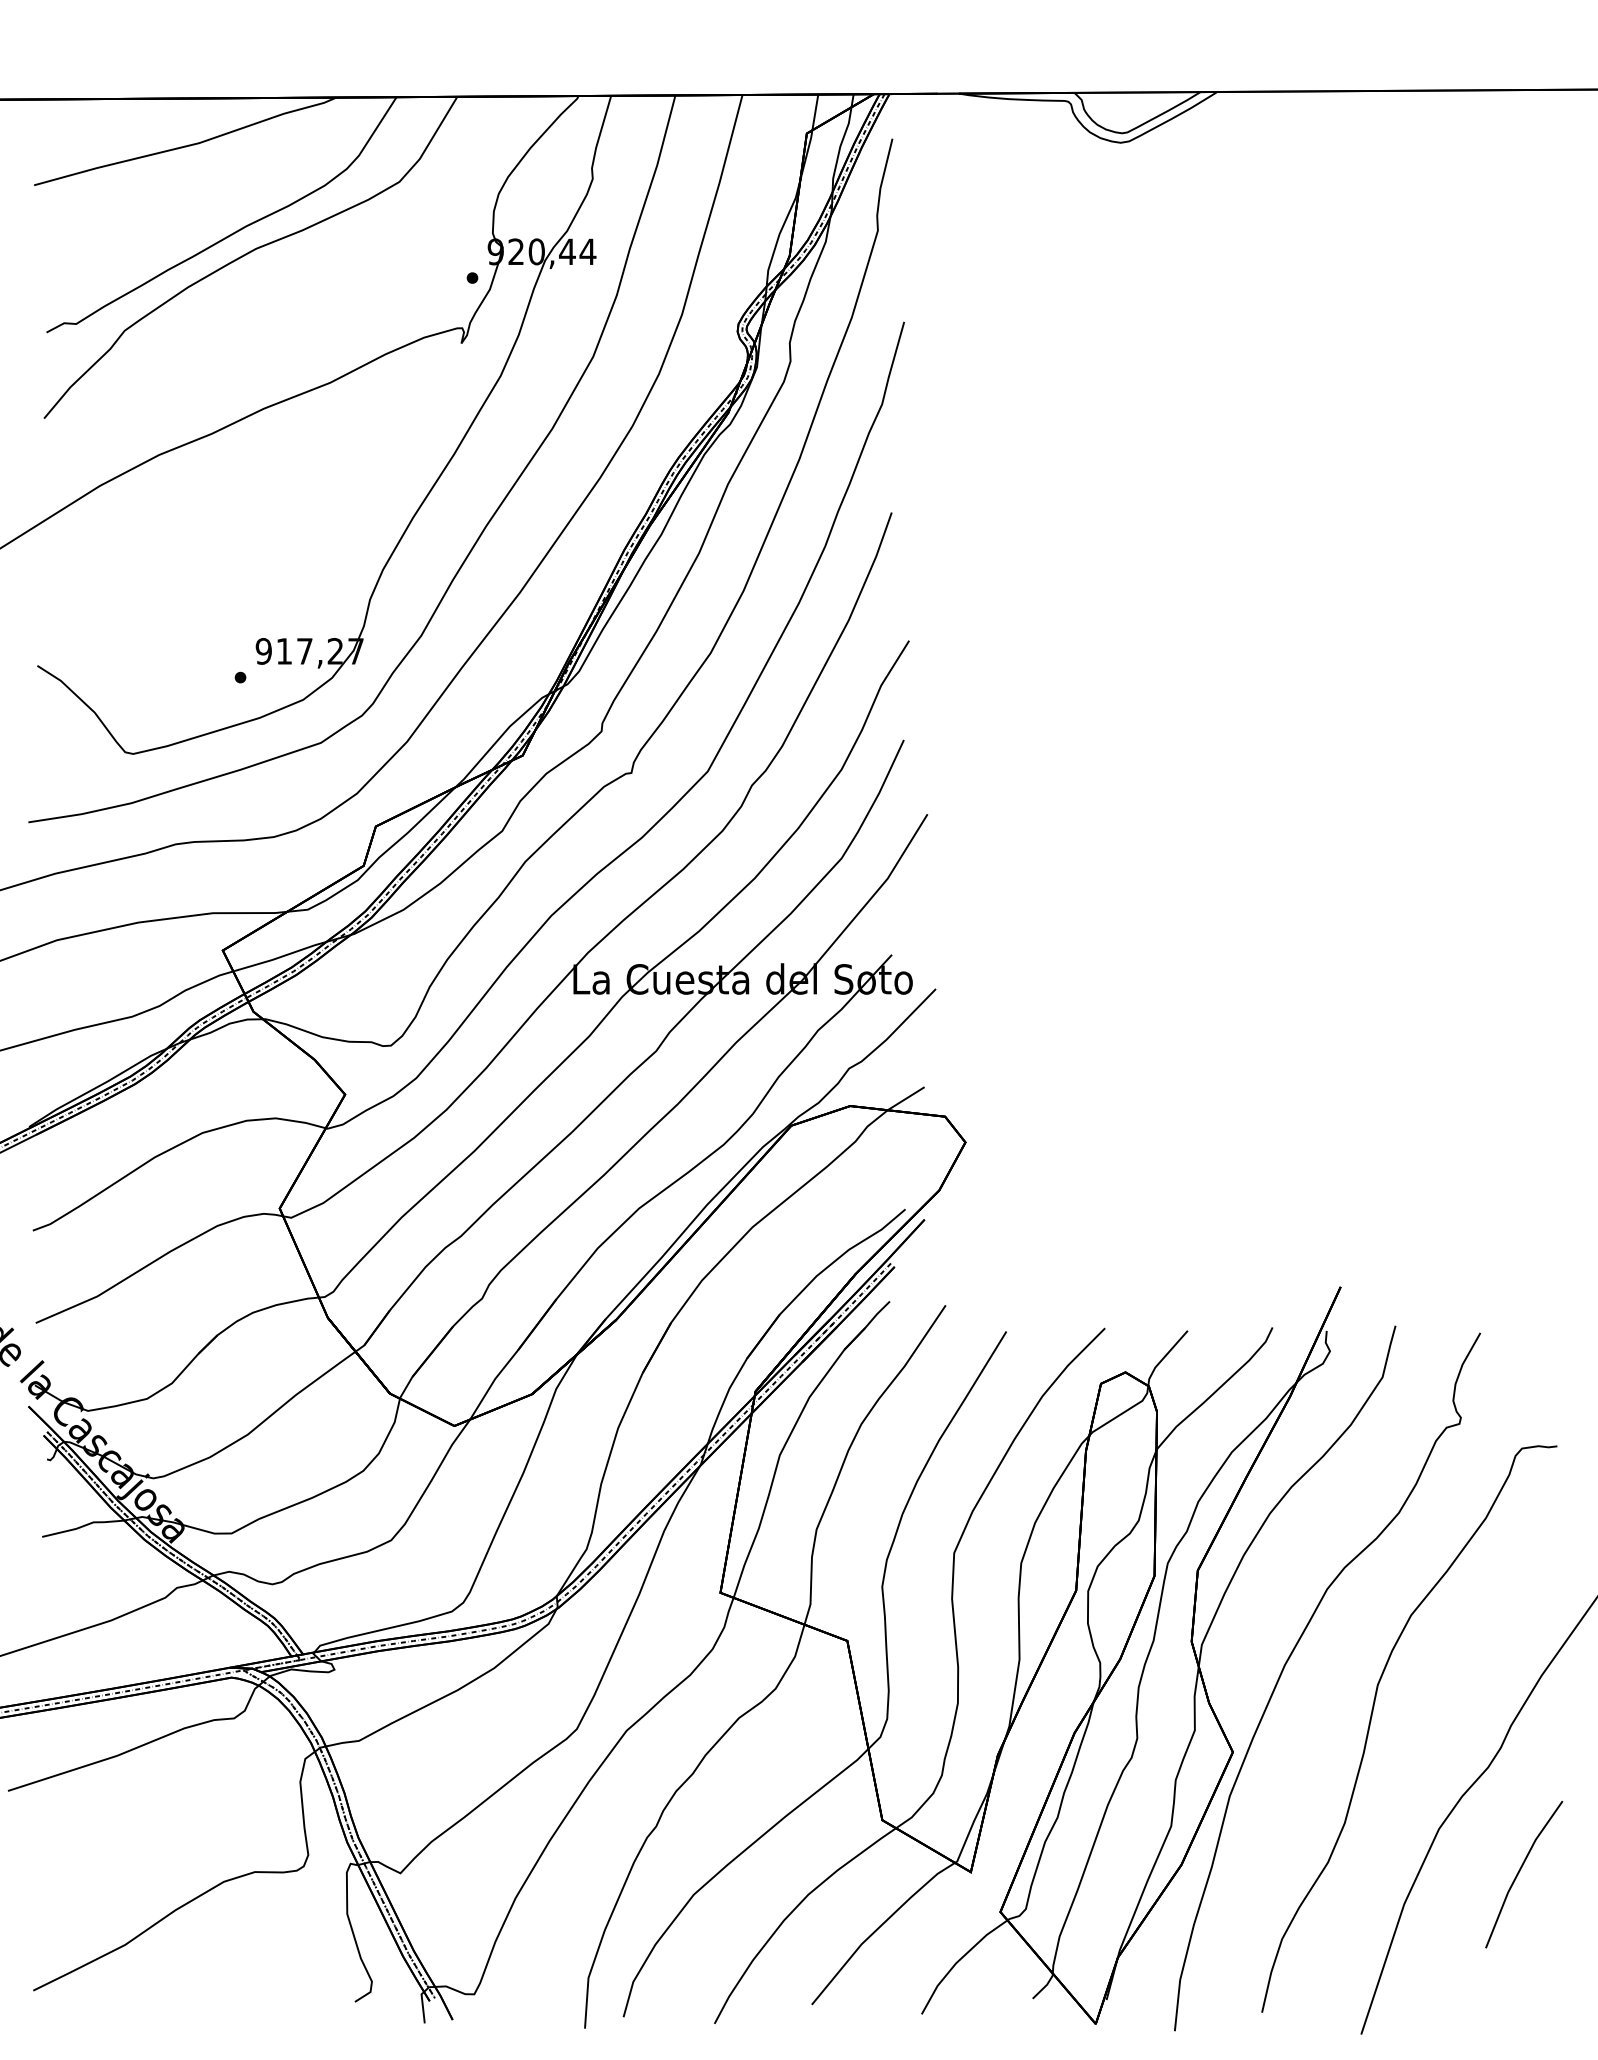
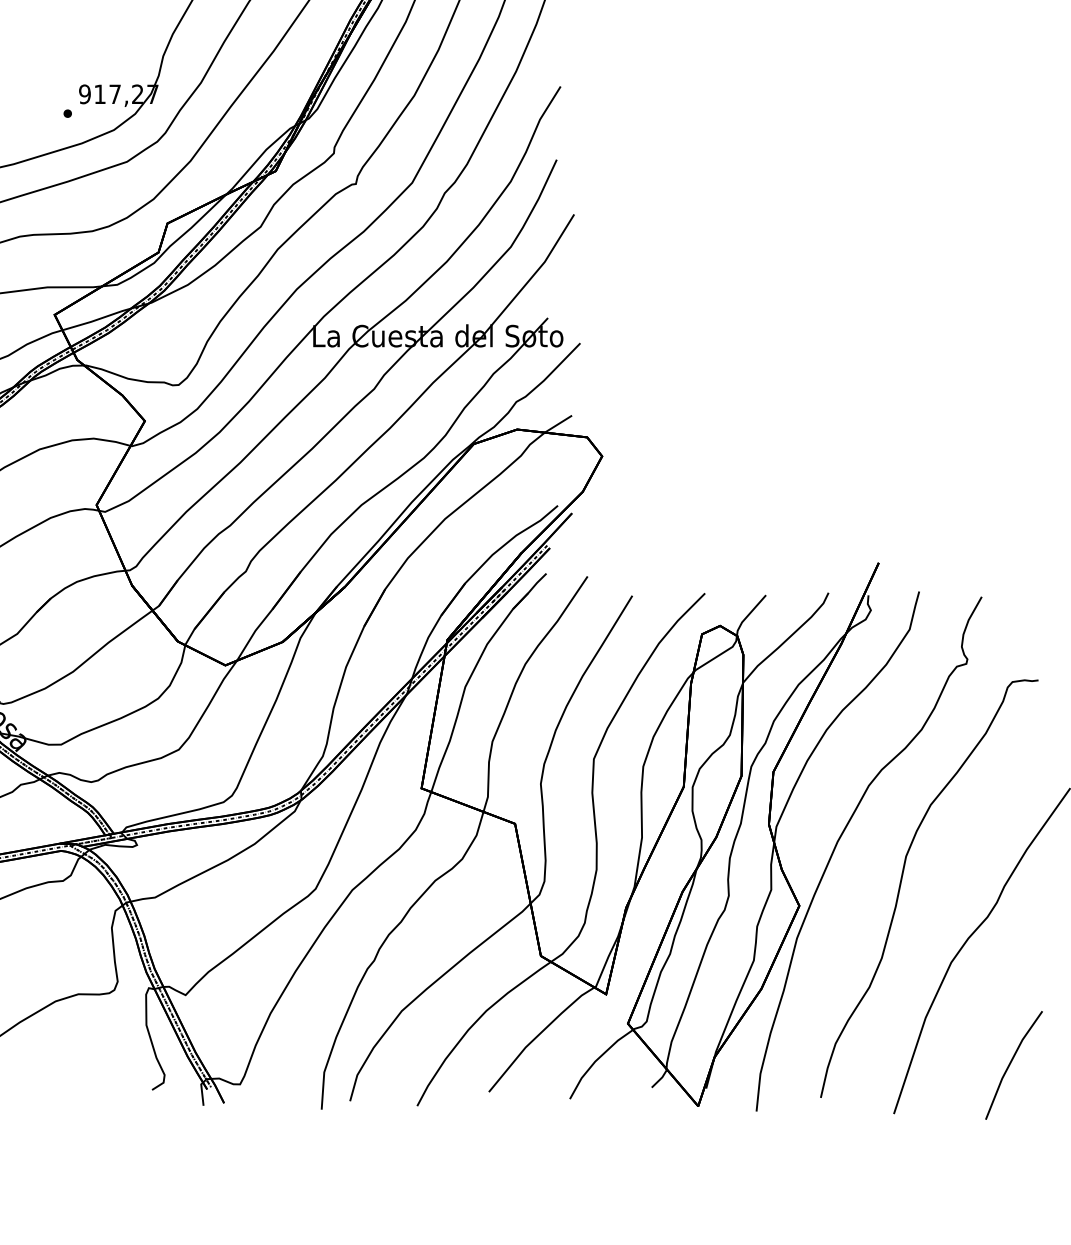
line: (1520, 1871) -> (1011, 1063), moved

